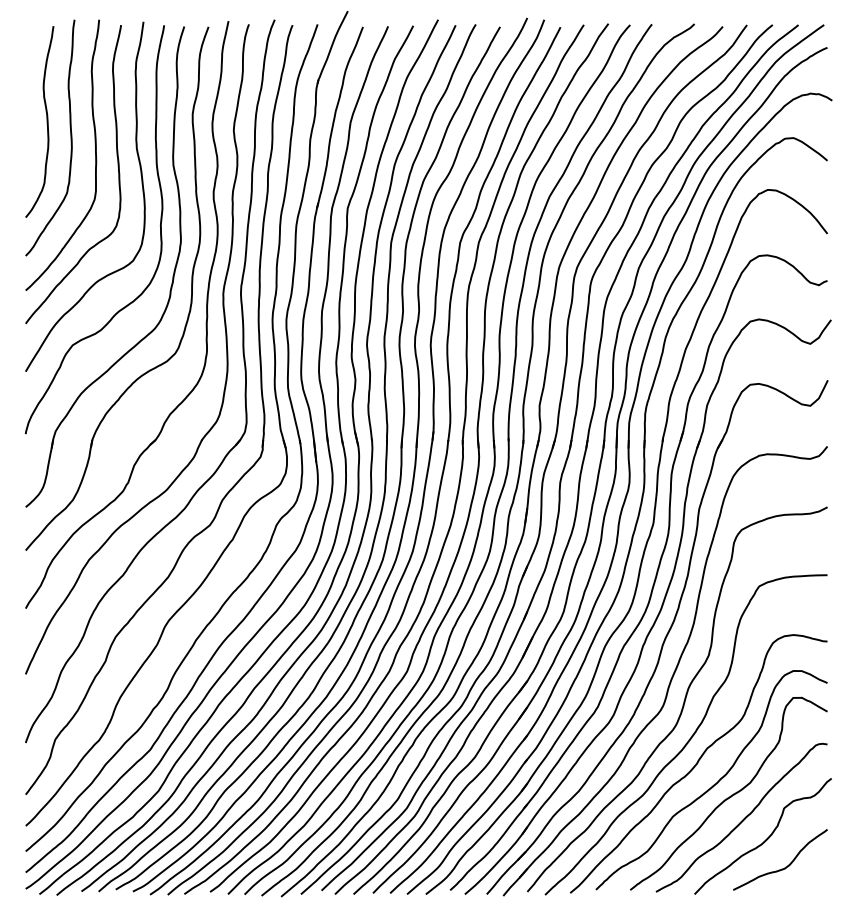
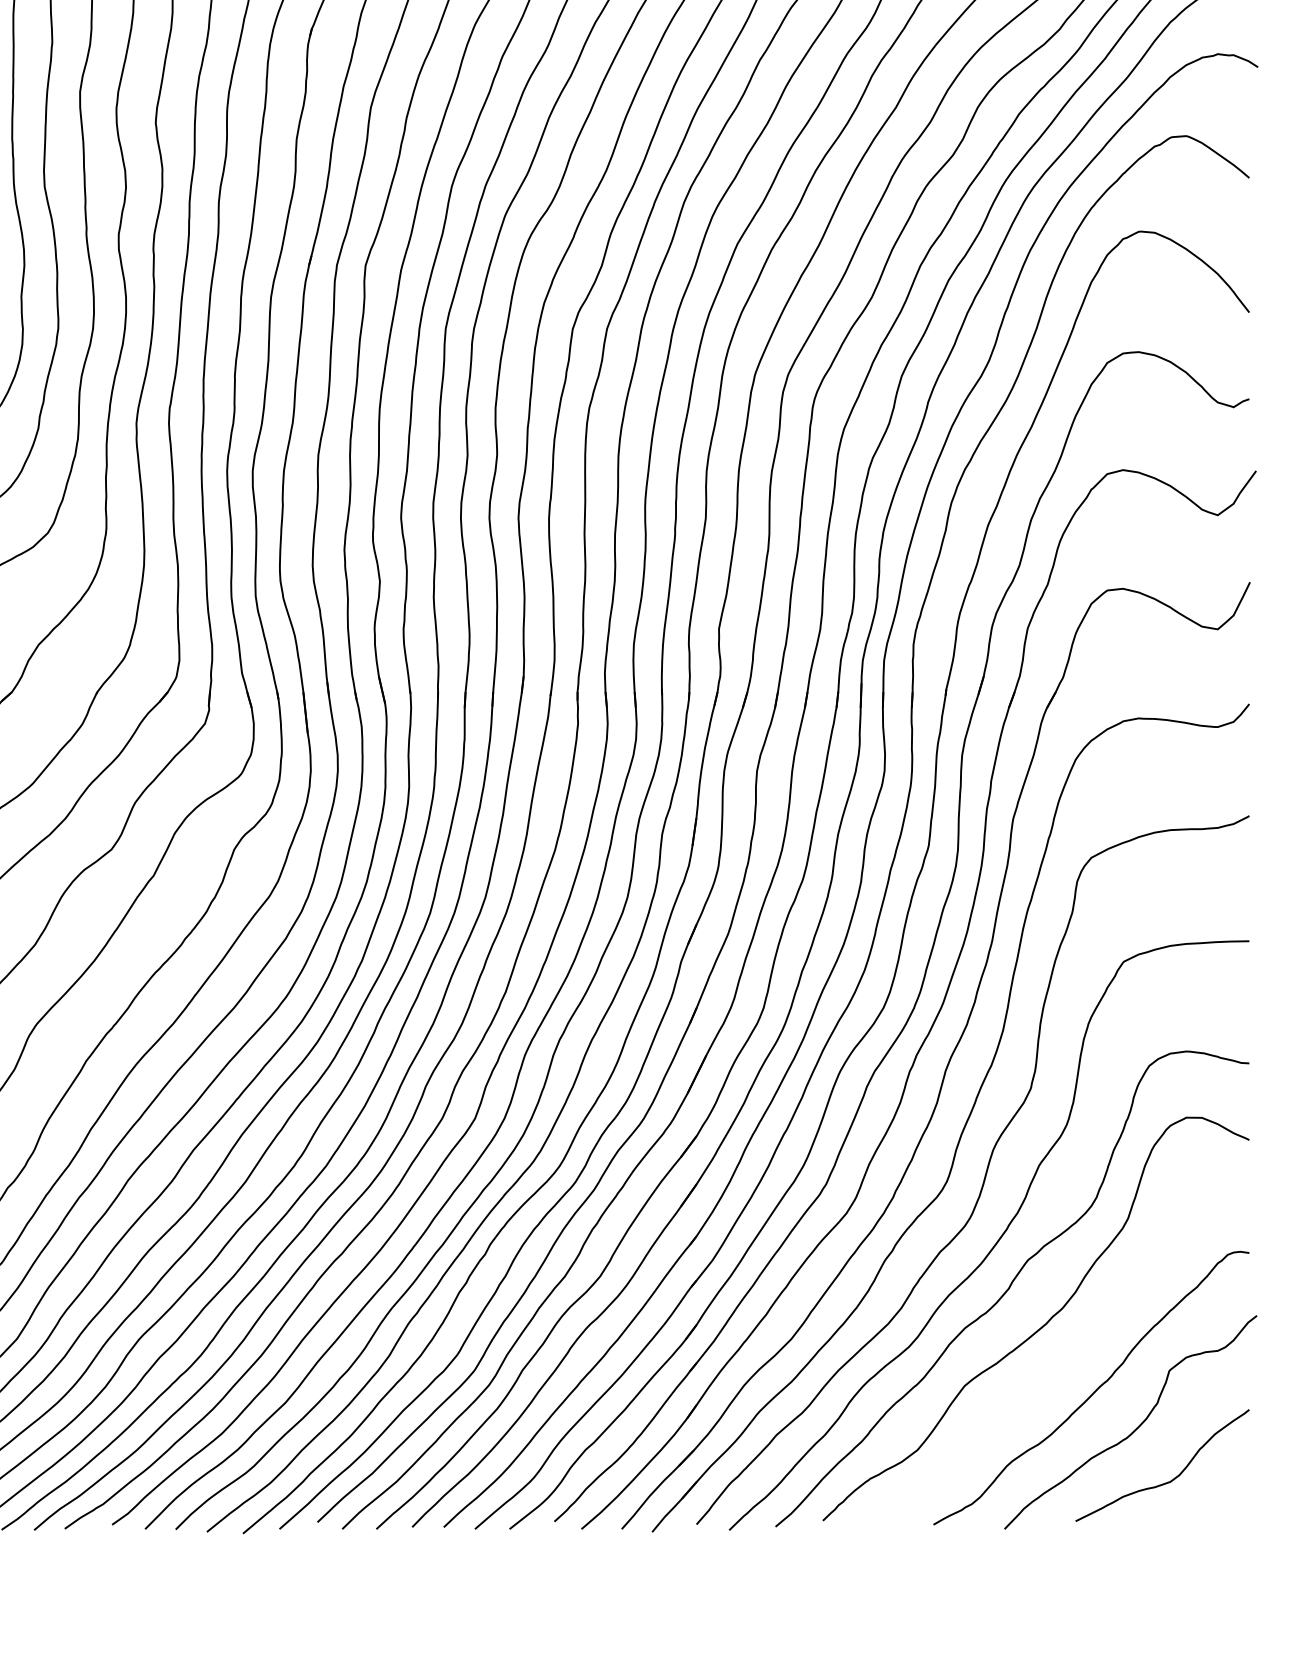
curve: (730, 795) -> (1070, 1347), removed

